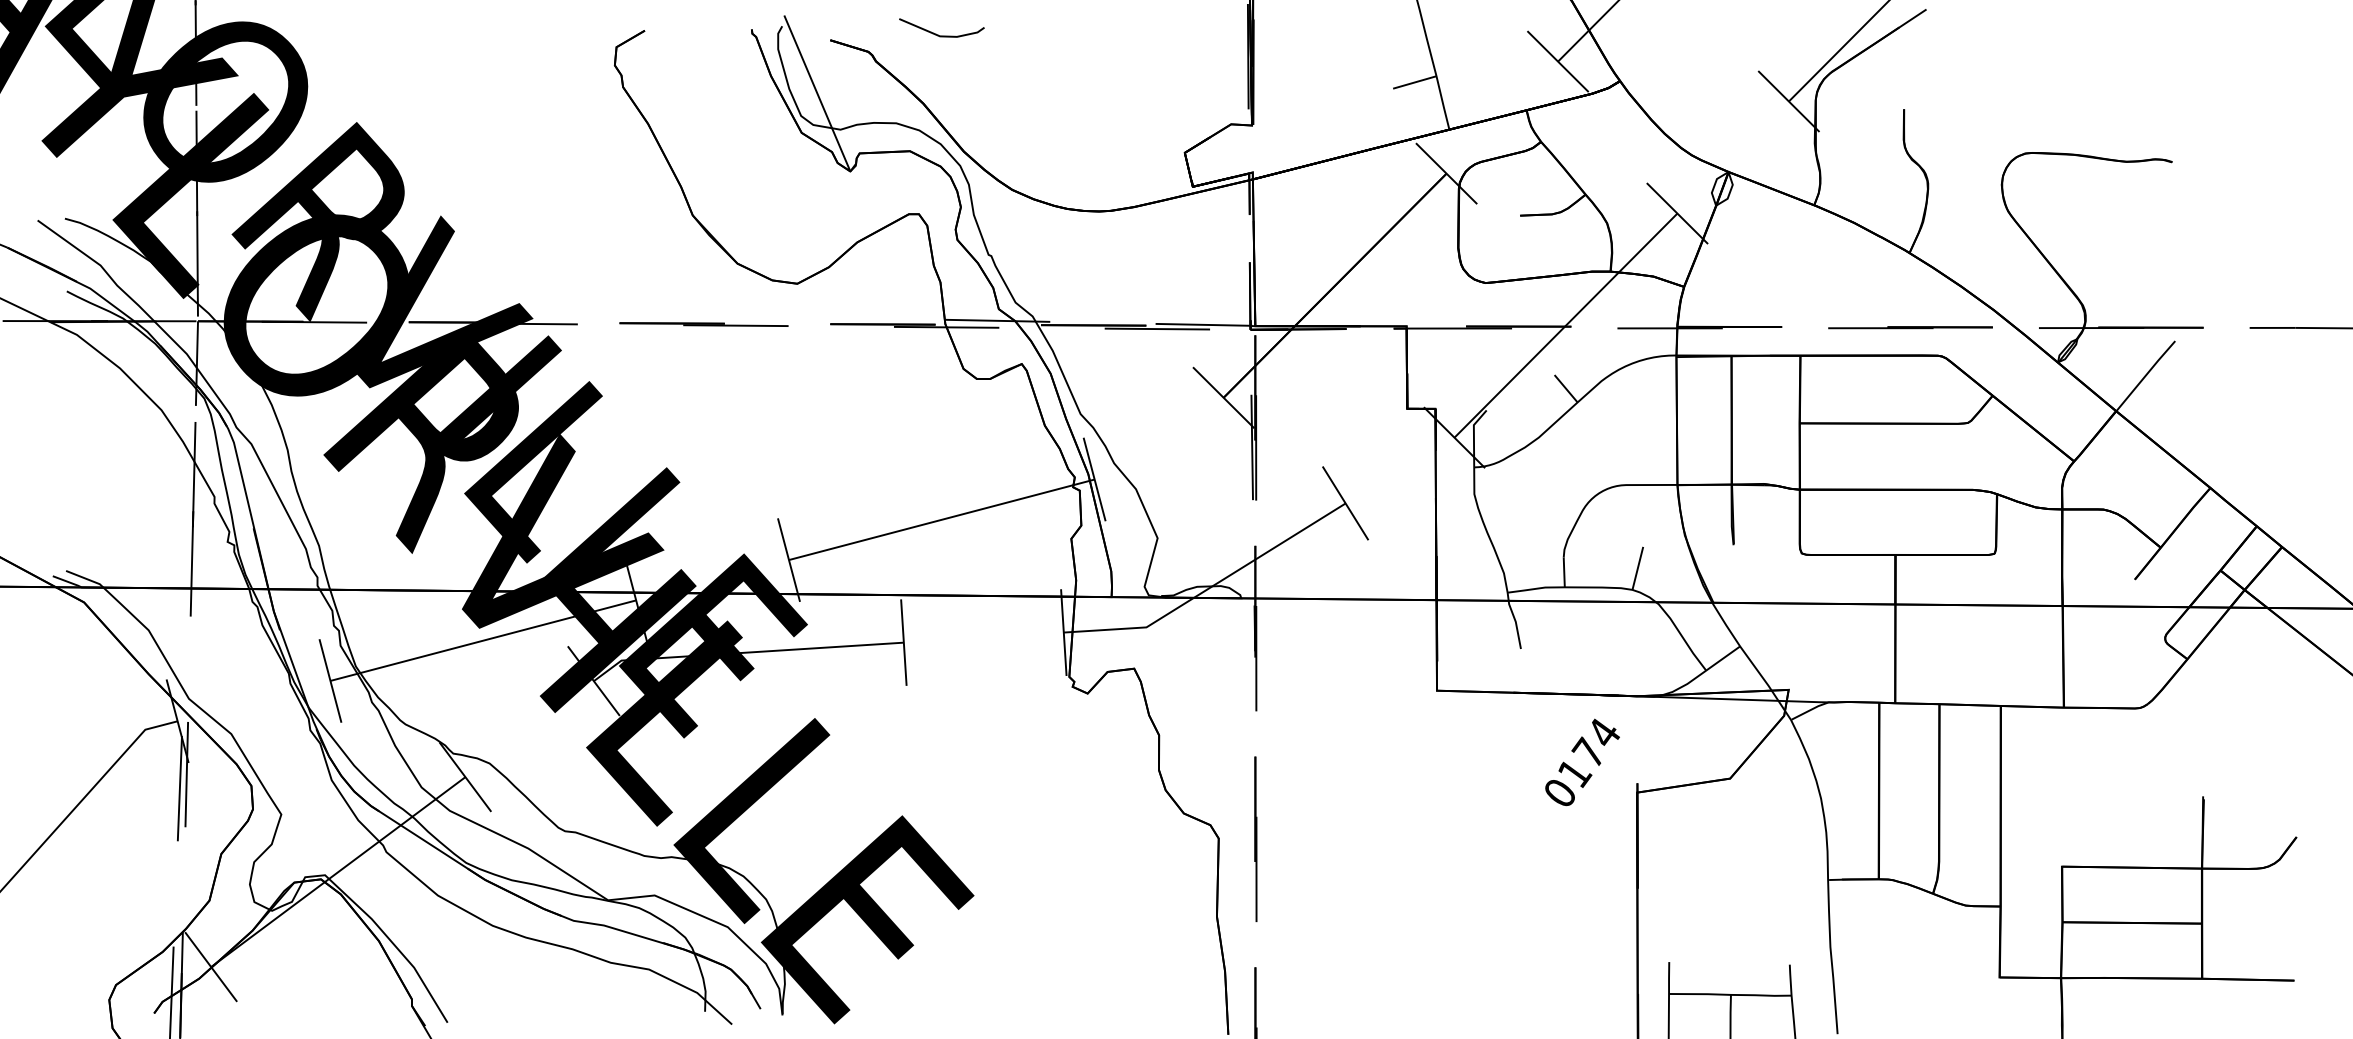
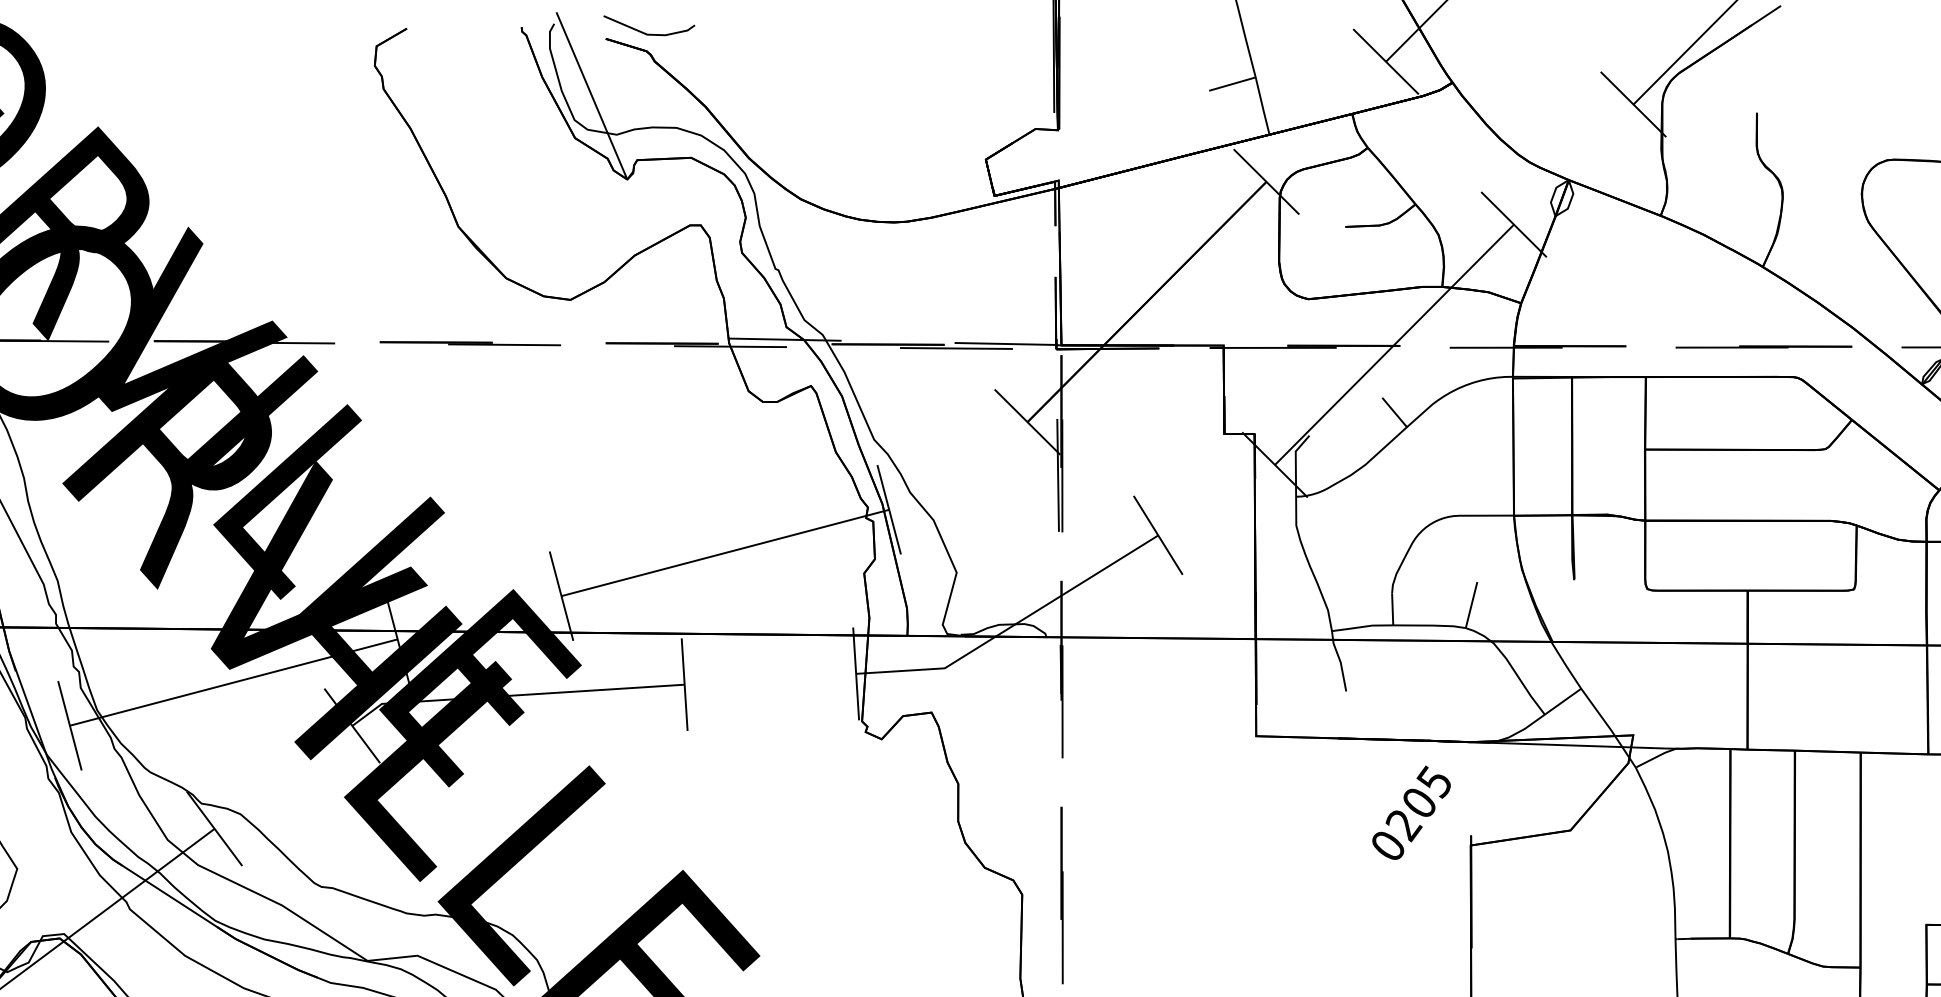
line: (938, 34) -> (645, 32), moved
text: (1588, 753) -> (1418, 803), 0174 -> 0205

